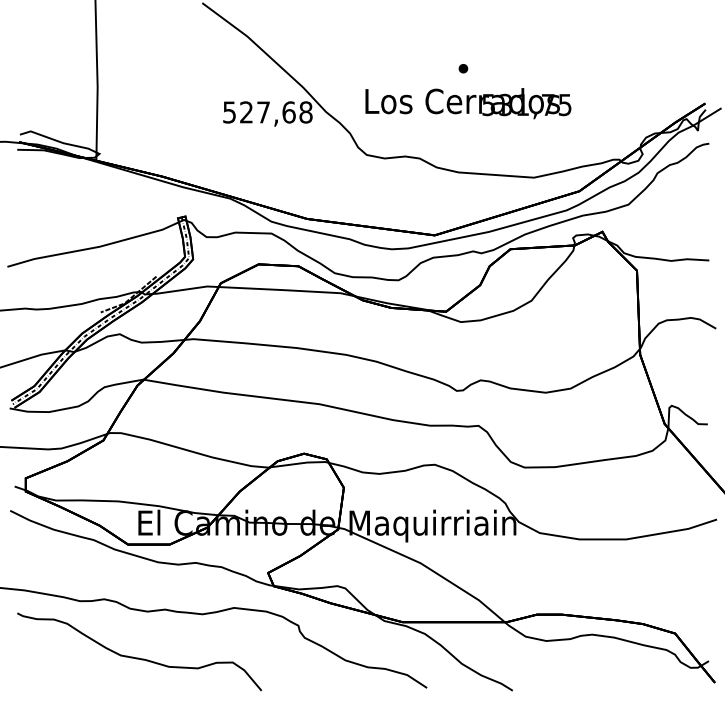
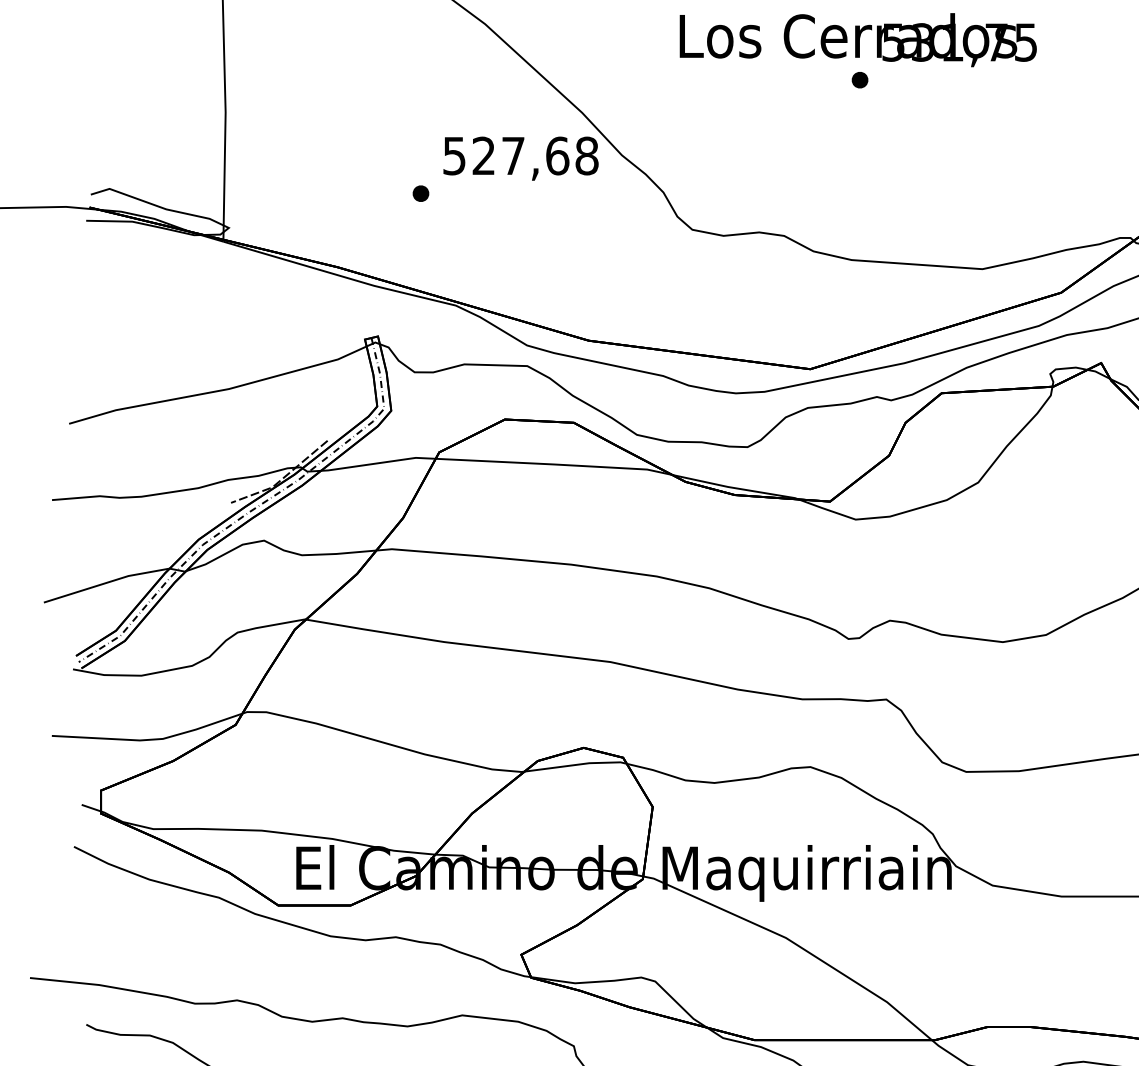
text: (468, 103) -> (858, 39), moved
part: (209, 133) -> (419, 192), added

